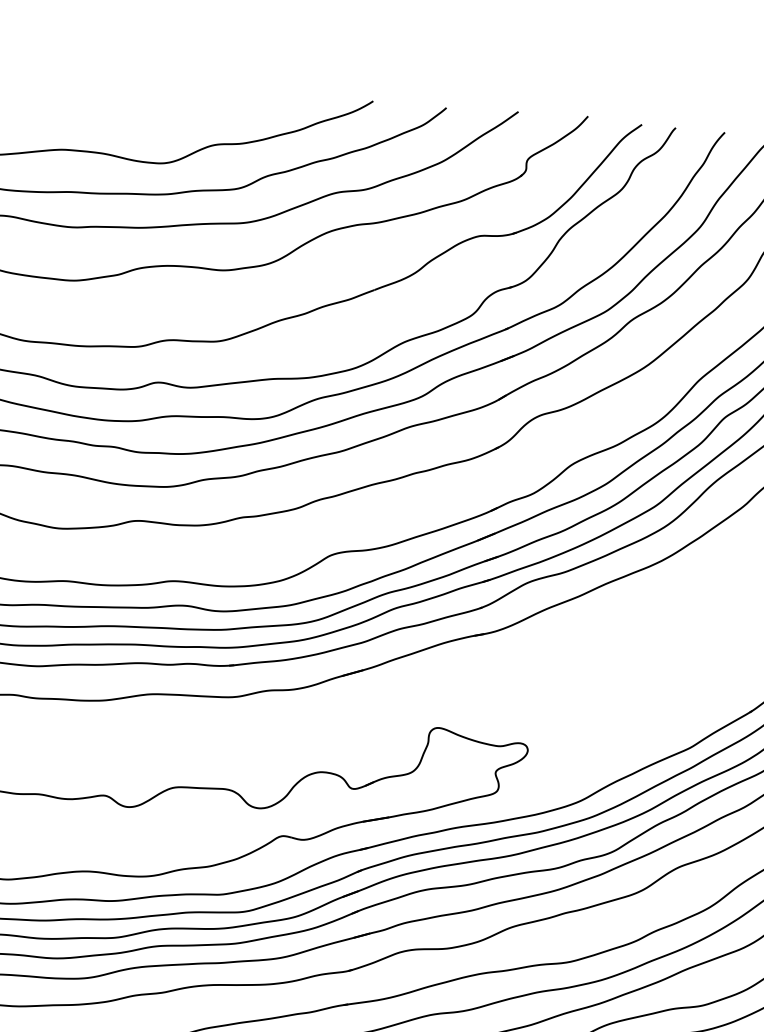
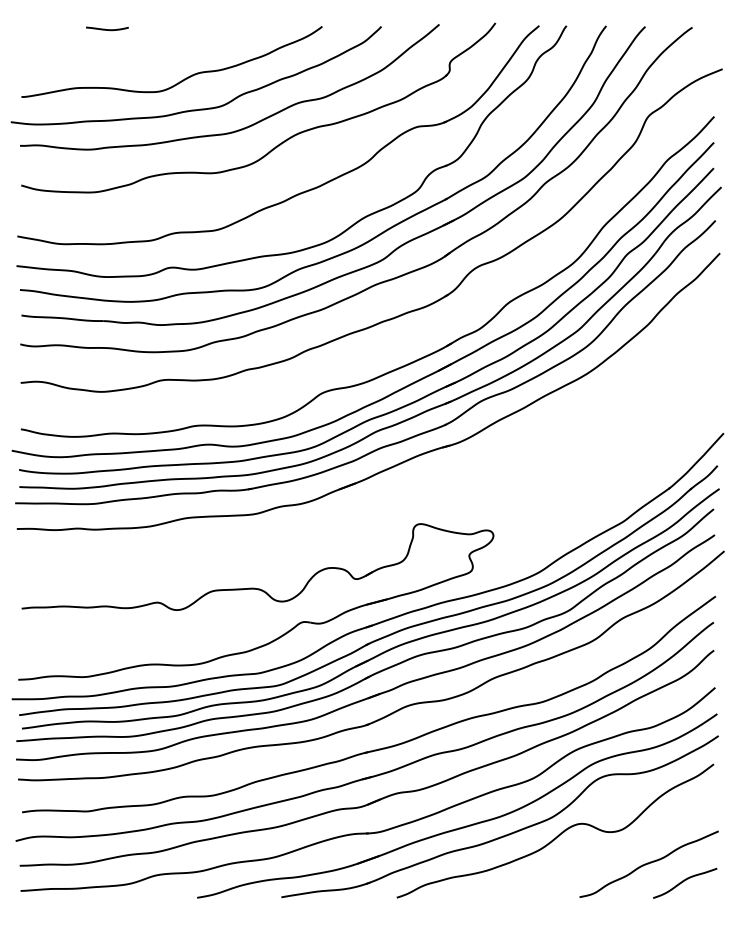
curve: (107, 80) -> (107, 29), added

